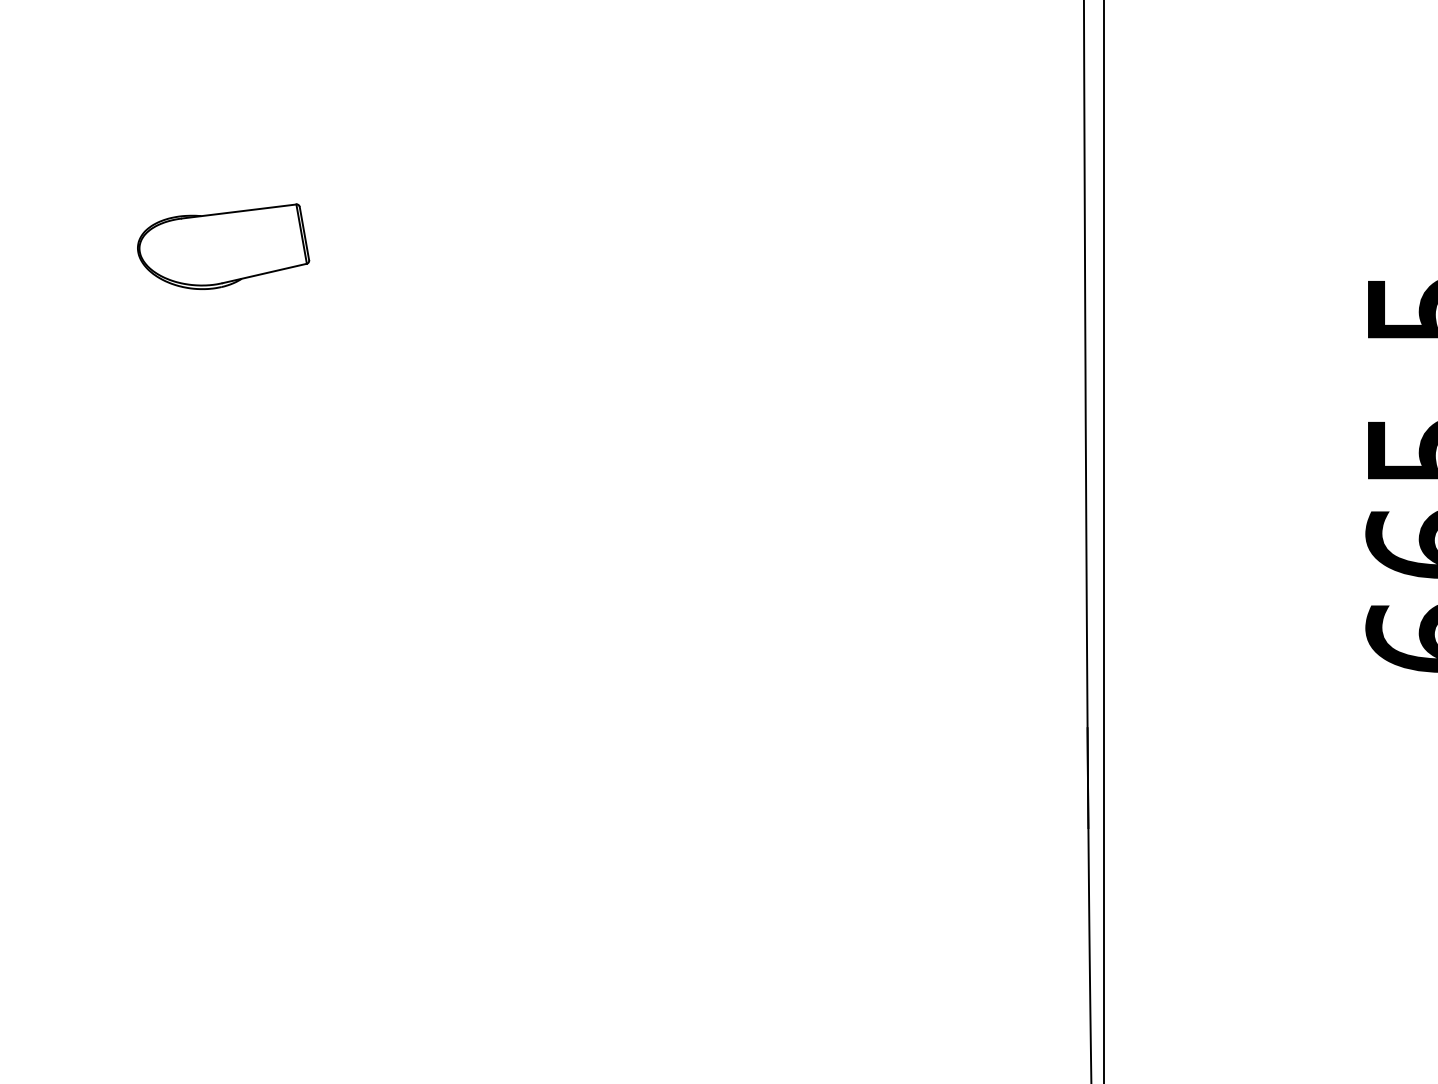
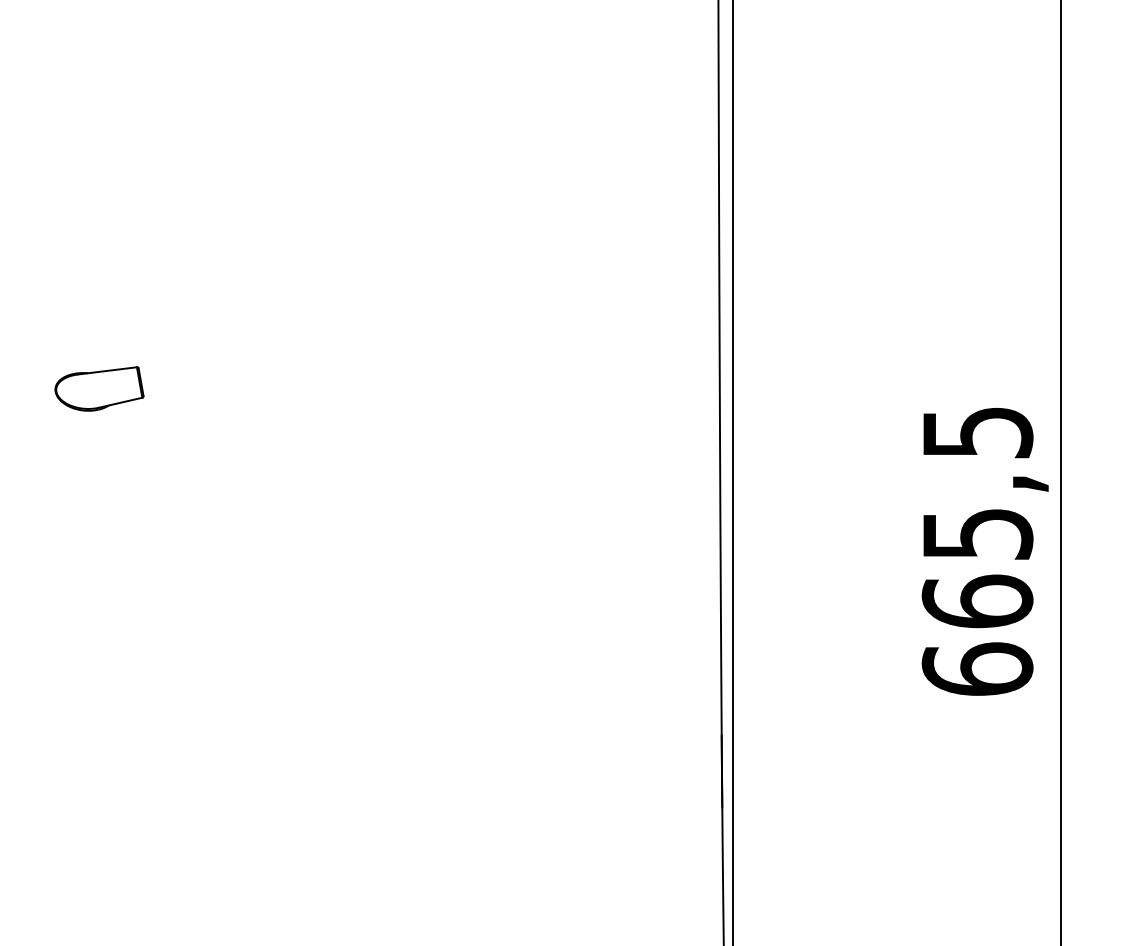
part: (223, 246) -> (99, 388), size x0.71

